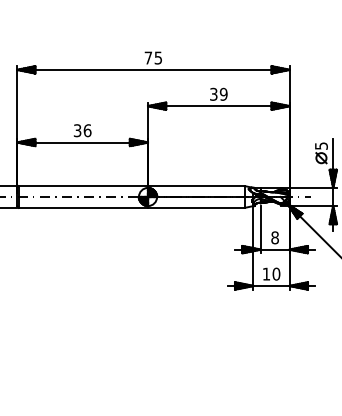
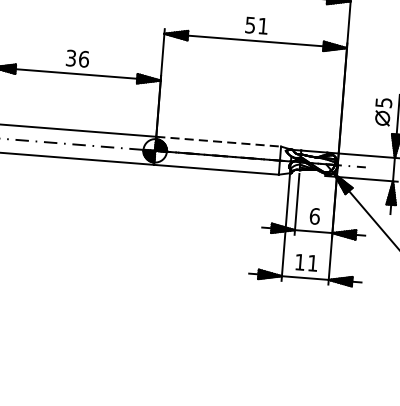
text: (218, 93) -> (256, 24), 39 -> 51
line: (196, 186) -> (218, 142), solid -> dashed
text: (275, 237) -> (315, 215), 8 -> 6
text: (276, 273) -> (313, 262), 10 -> 11

